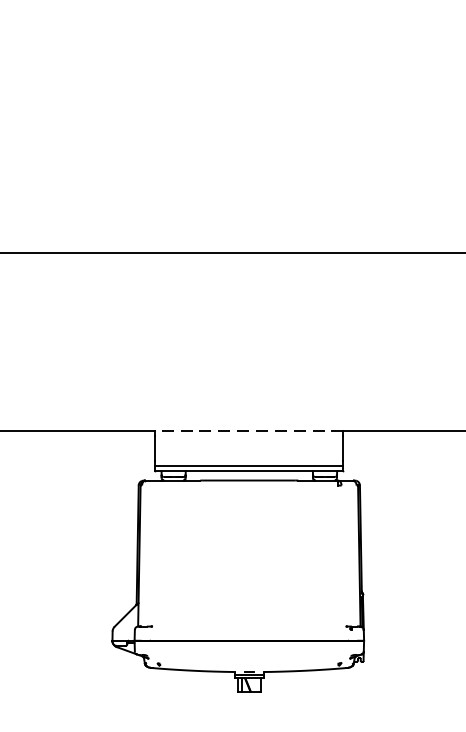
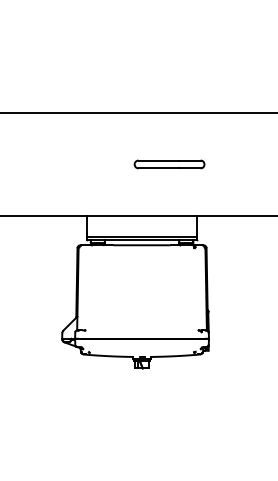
part: (296, 342) -> (169, 164), added
line: (250, 431) -> (142, 216), dashed -> solid

